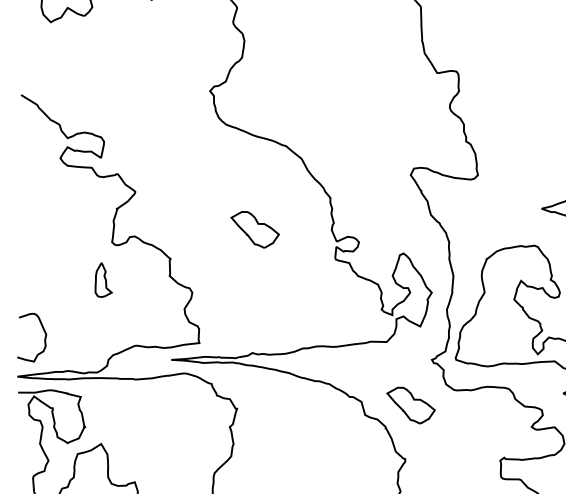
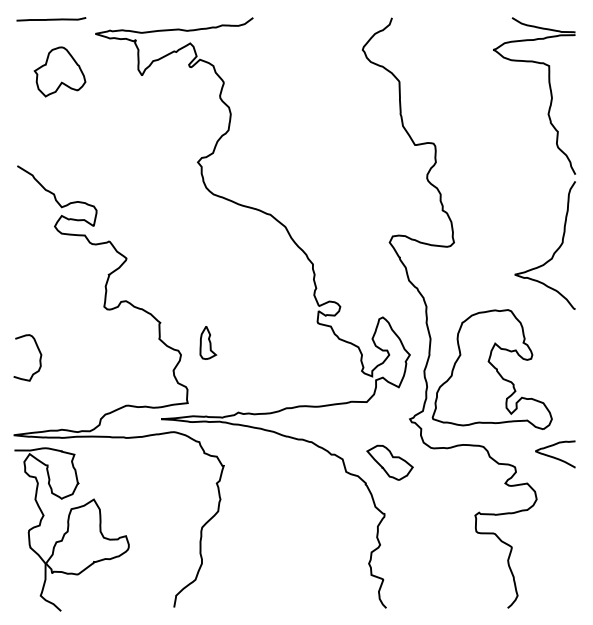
part: (254, 229) -> (240, 294), removed
part: (103, 279) -> (208, 342), moved
curve: (44, 338) -> (39, 358), moved

